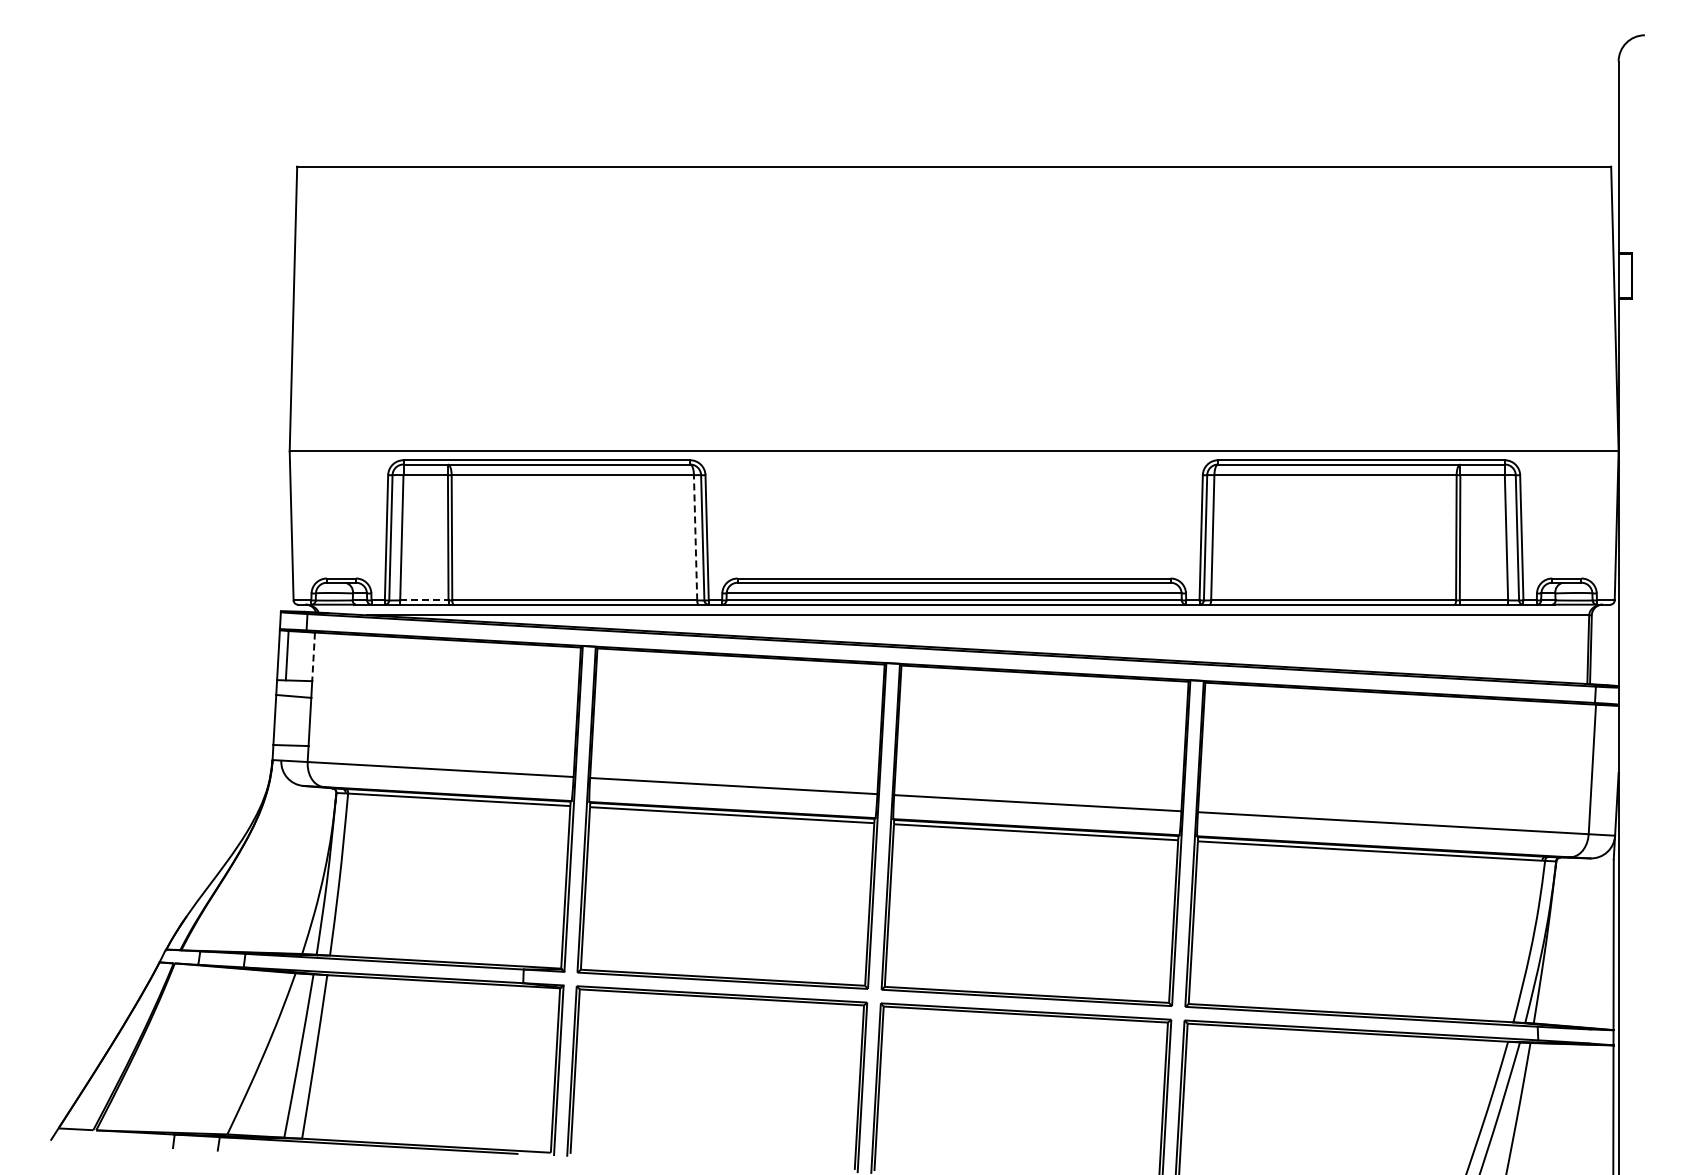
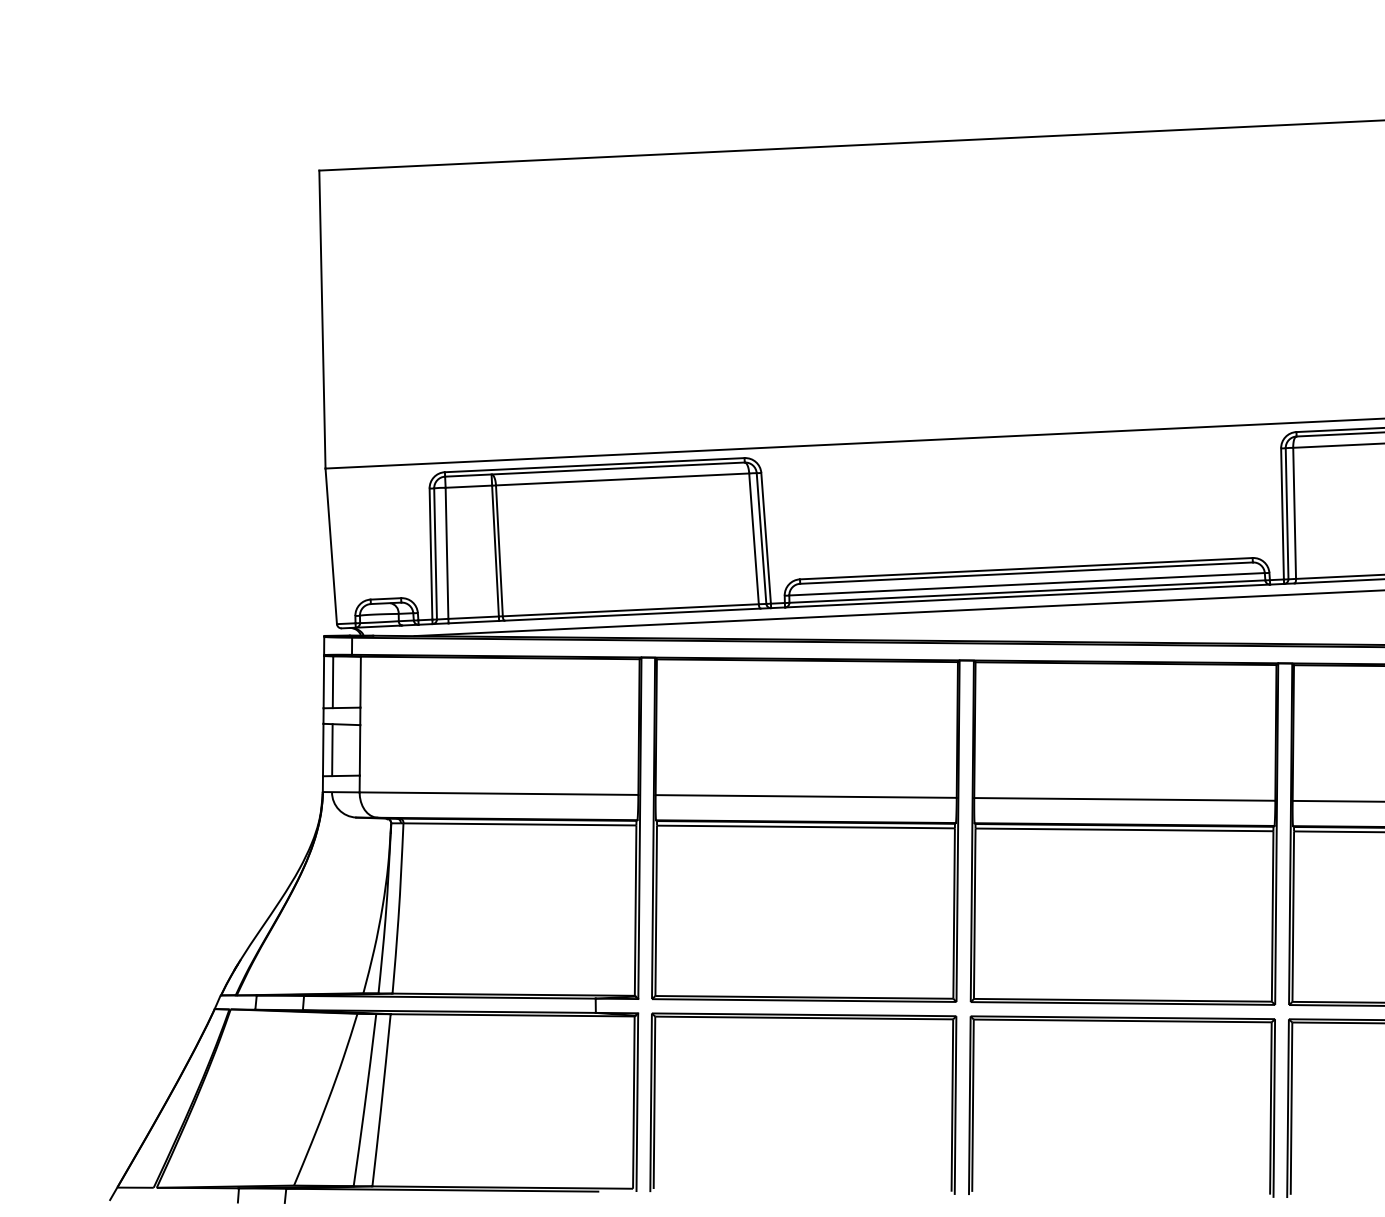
line: (695, 537) -> (753, 538), dashed -> solid
line: (424, 600) -> (473, 617), dashed -> solid
line: (313, 657) -> (360, 682), dashed -> solid
line: (283, 720) -> (332, 750), added

